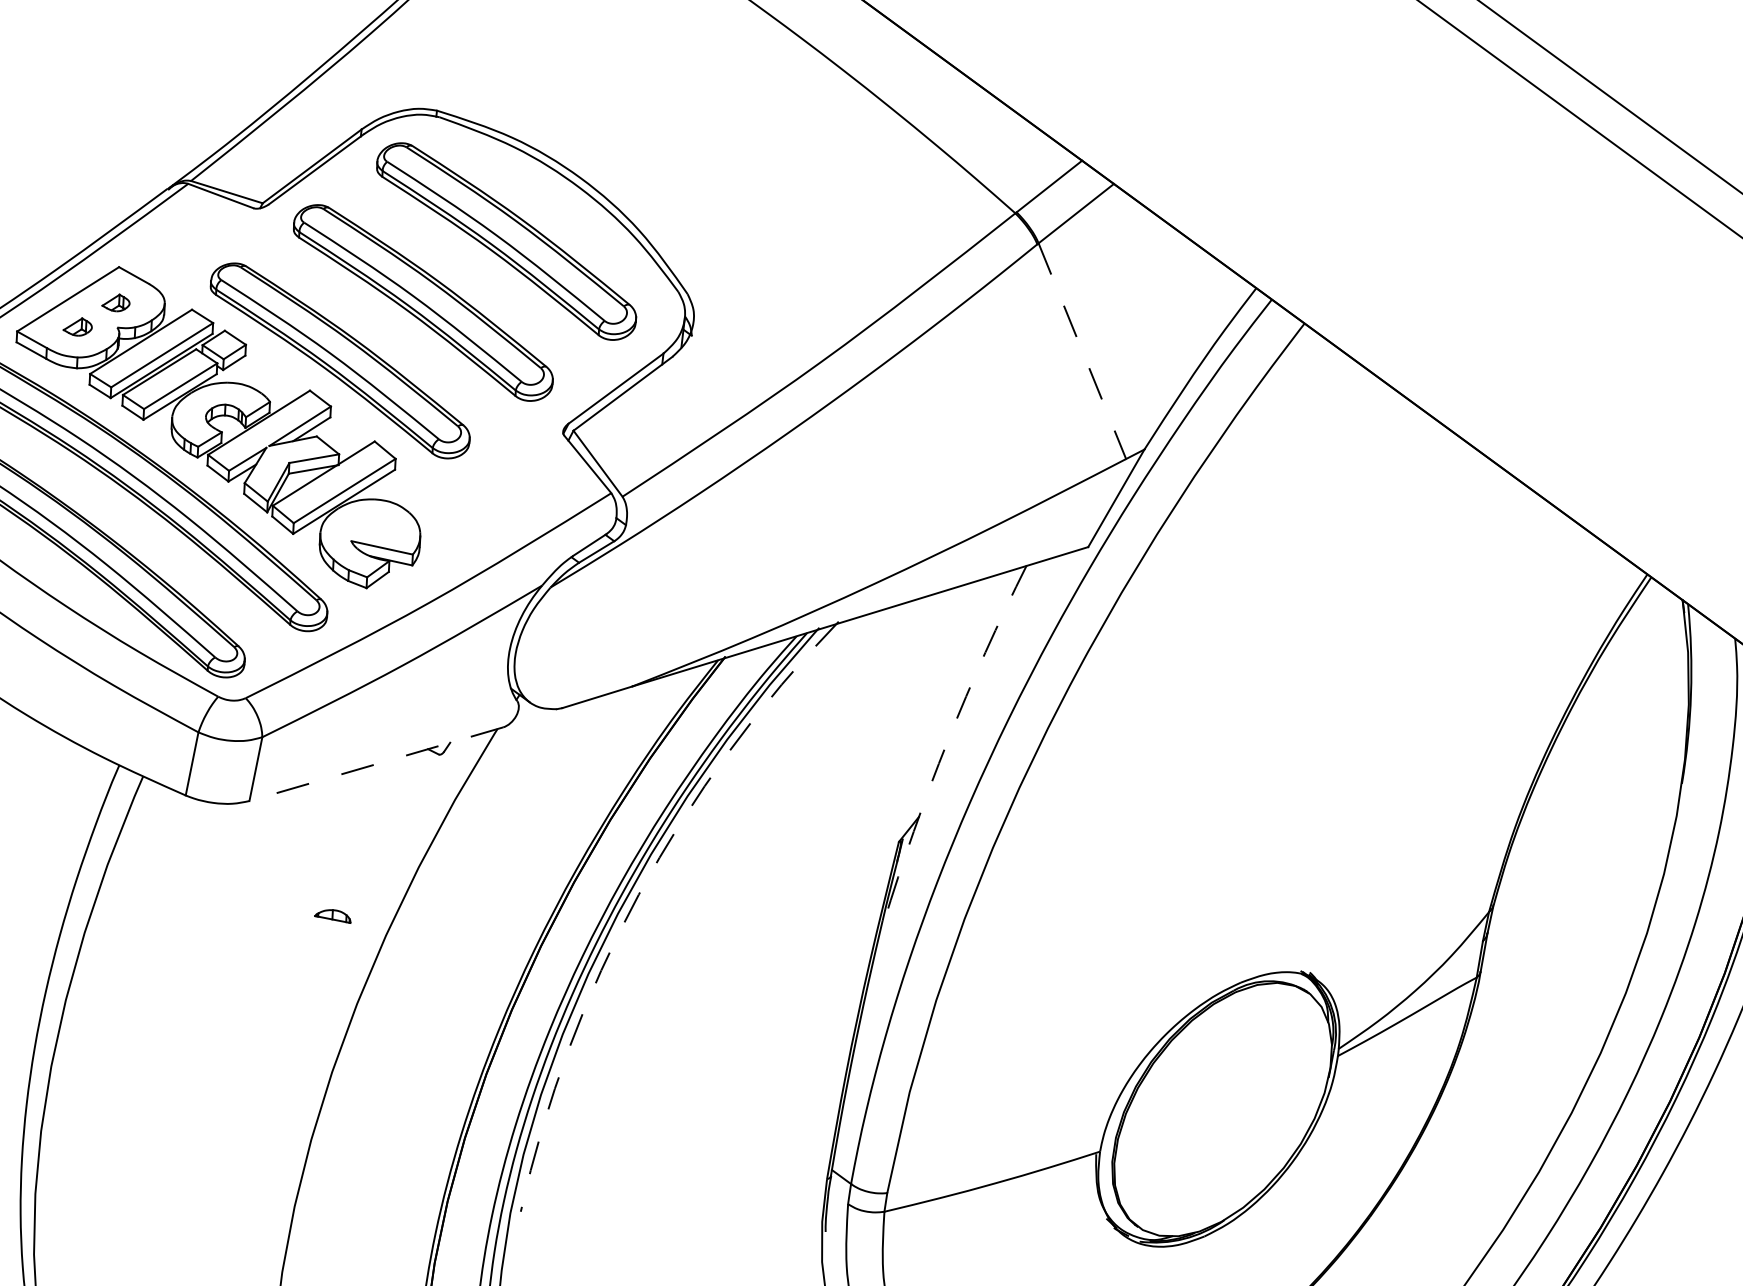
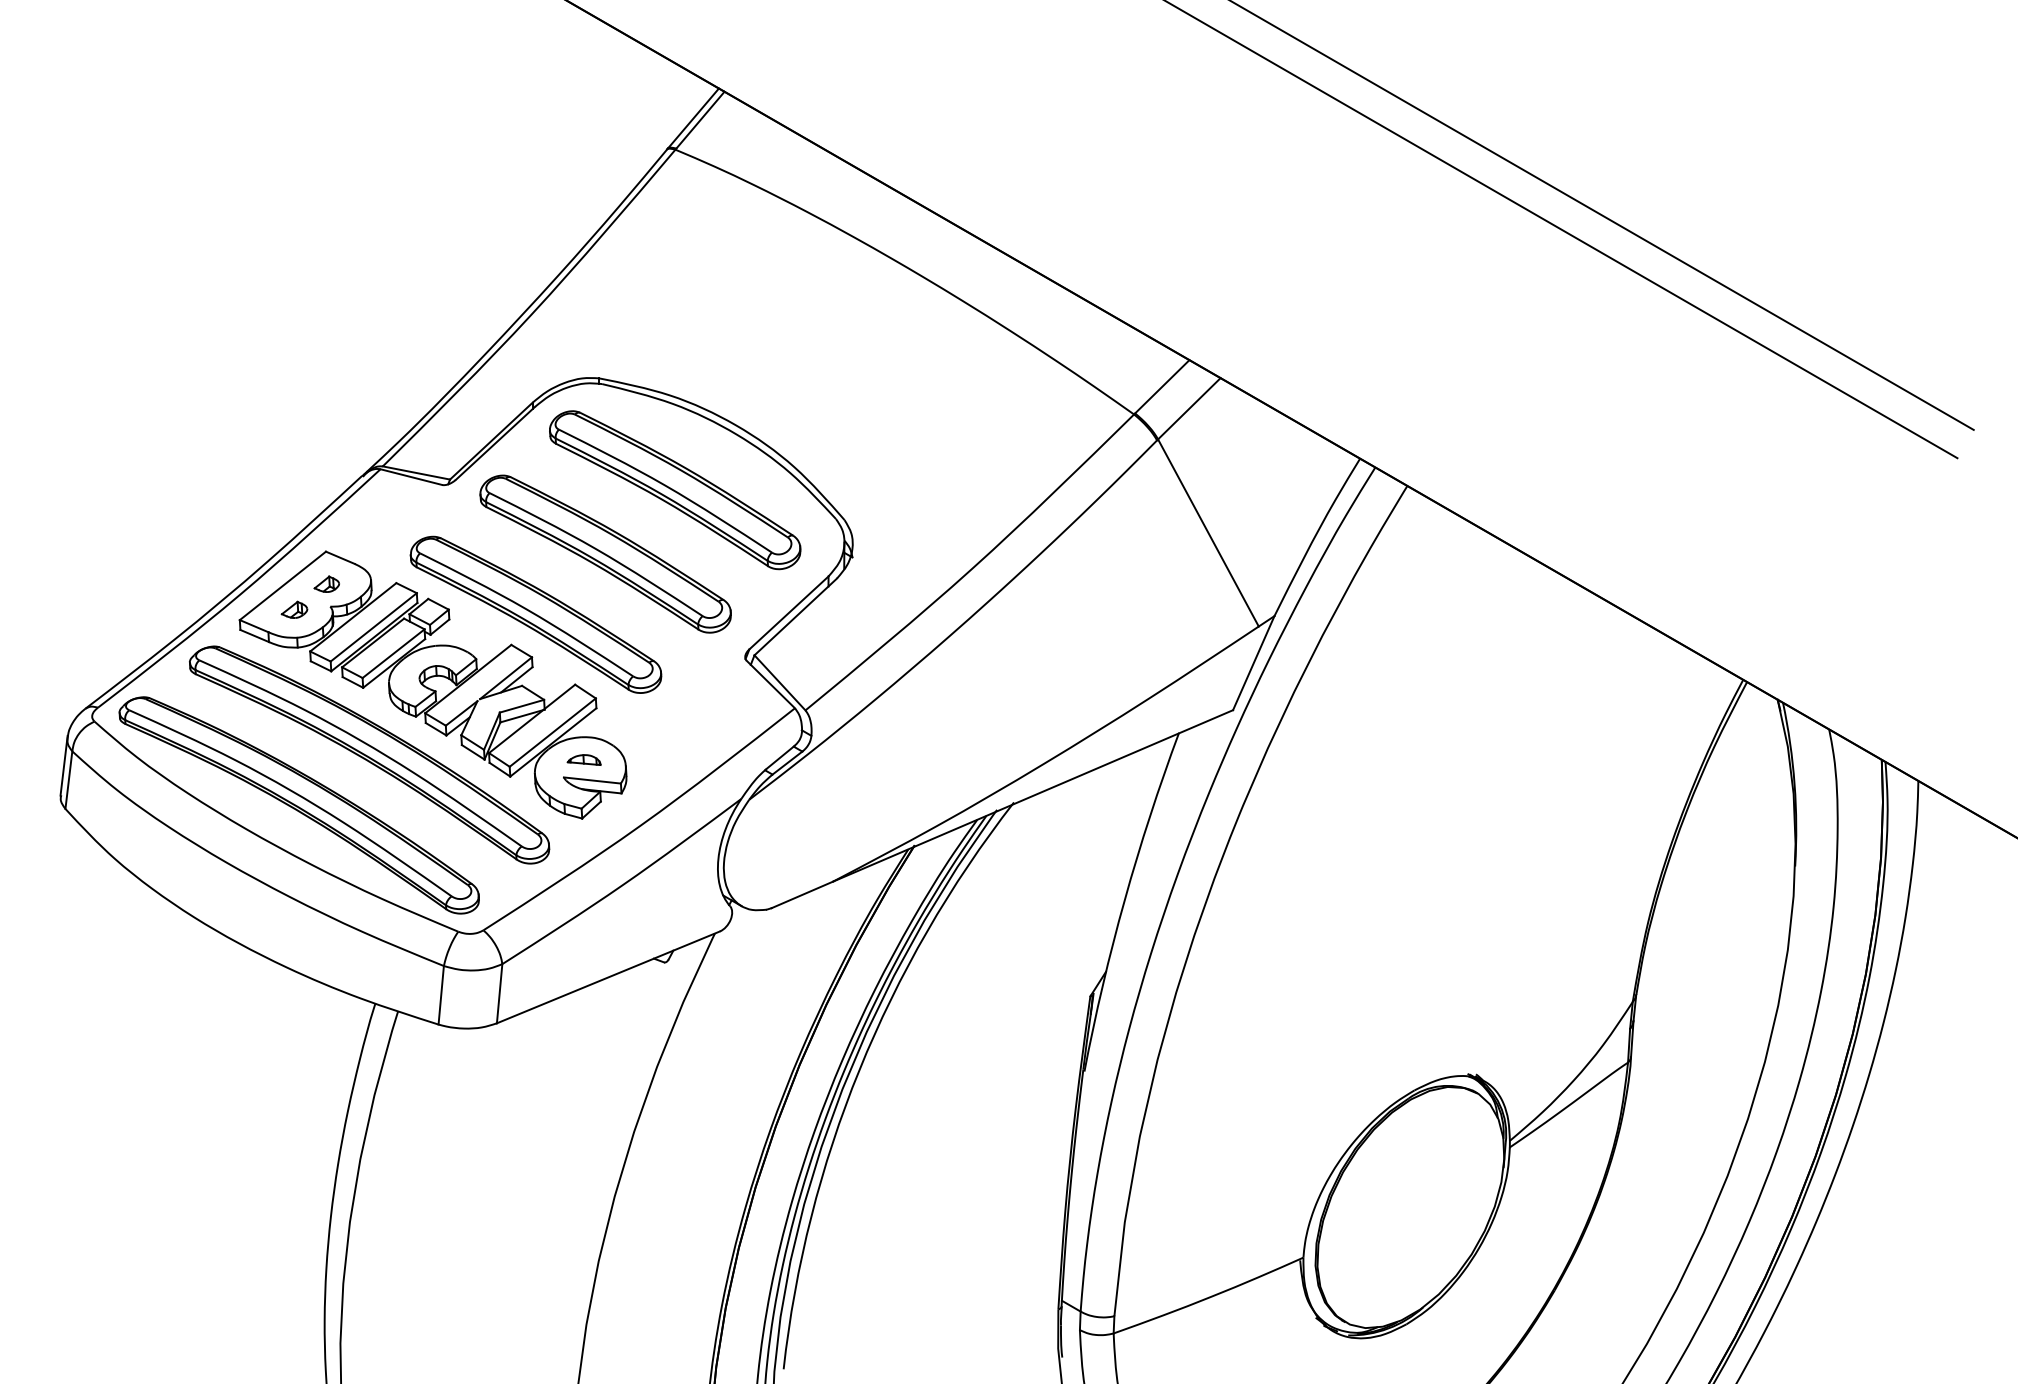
line: (1082, 351) -> (1208, 533), dashed -> solid
arc: (947, 741) -> (1124, 900), dashed -> solid
line: (376, 764) -> (608, 977), dashed -> solid
arc: (638, 894) -> (859, 1069), dashed -> solid
part: (332, 914) -> (583, 759), moved

